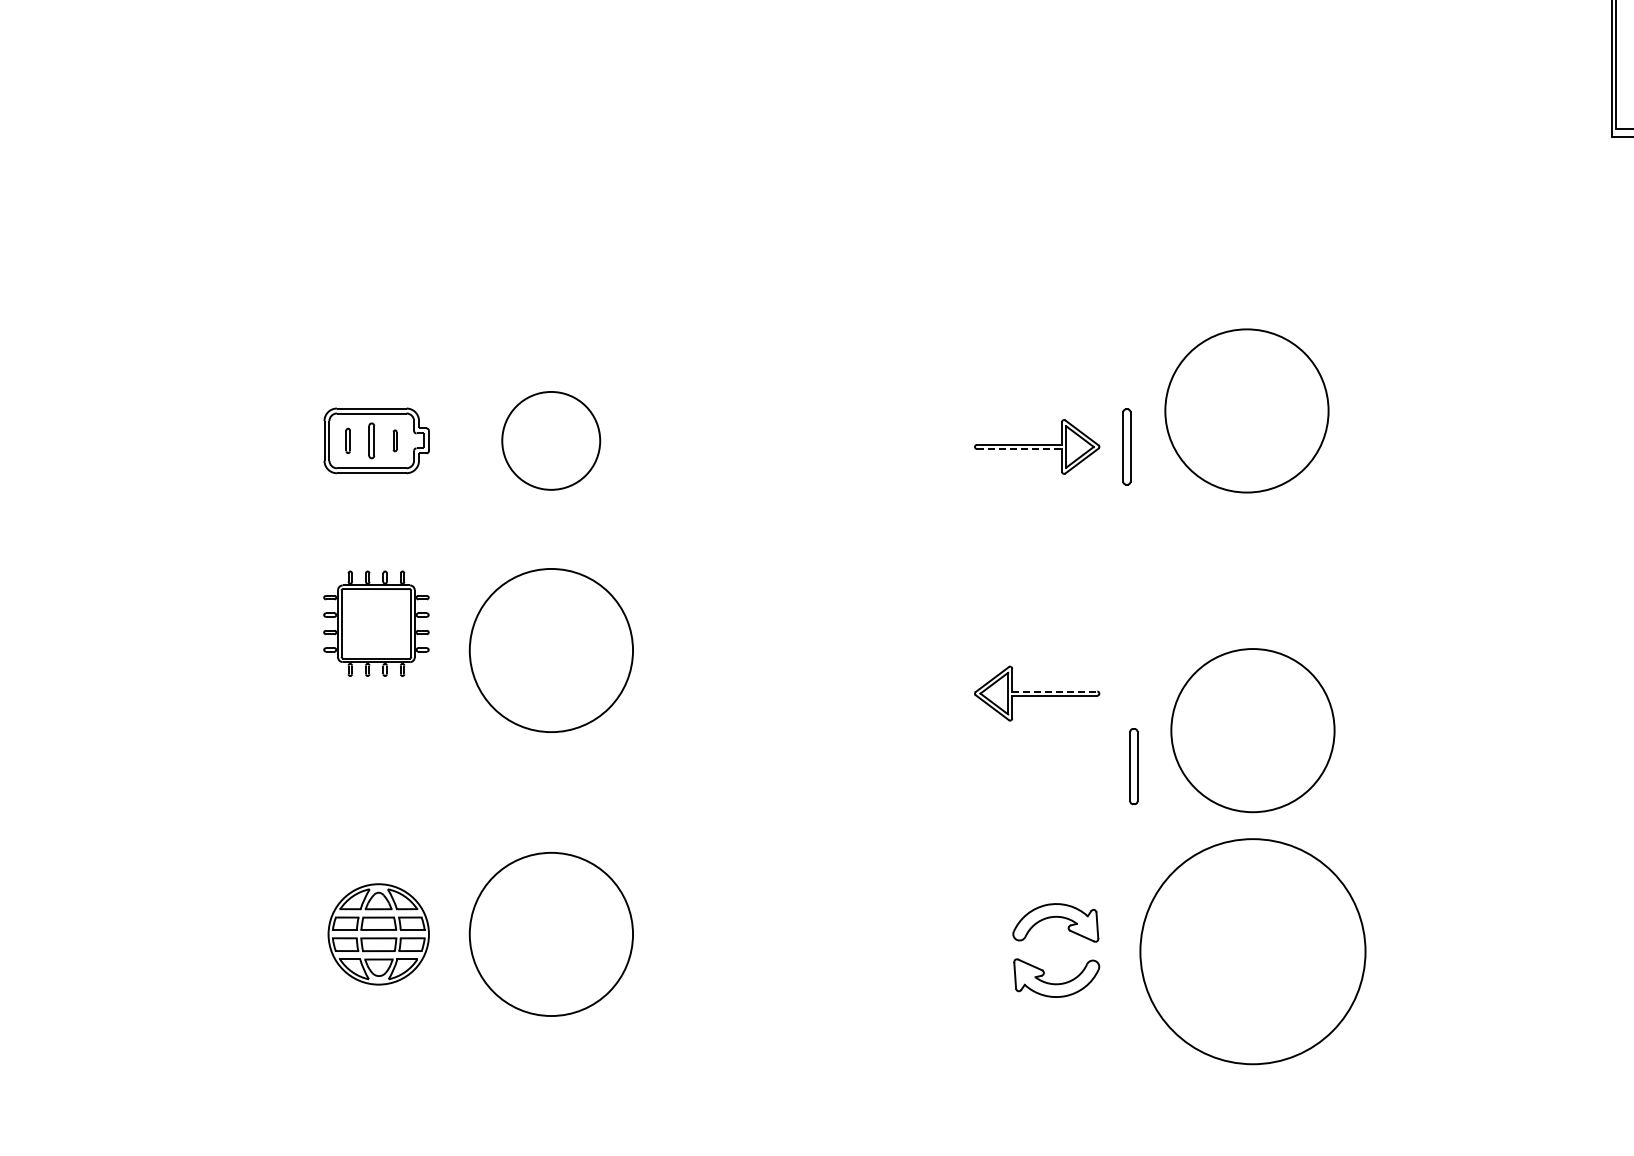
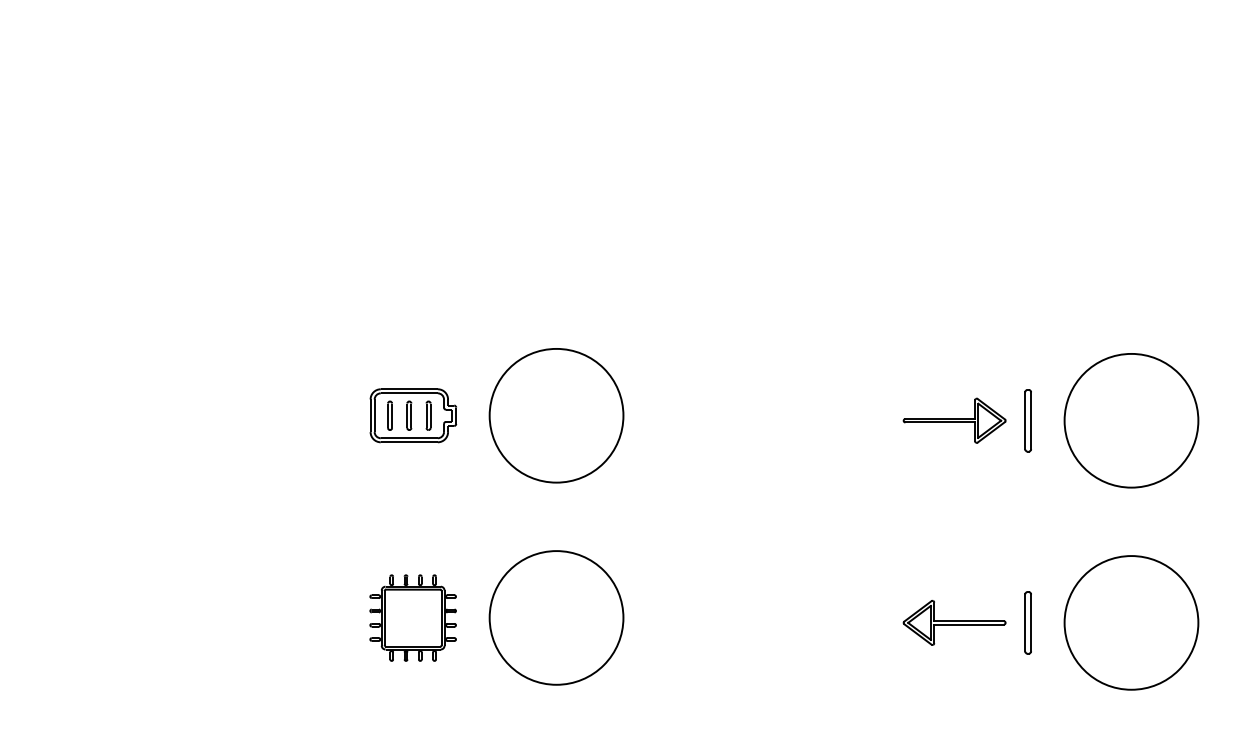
part: (1246, 410) -> (1131, 420), moved
part: (347, 440) -> (389, 415), size x1.43
part: (394, 440) -> (427, 415), size x1.67
part: (550, 440) -> (555, 415), size x1.67
line: (1019, 449) -> (940, 422), dashed -> solid
part: (376, 623) -> (413, 617), moved
part: (550, 650) -> (555, 617), moved
line: (1054, 691) -> (968, 621), dashed -> solid
part: (1252, 730) -> (1131, 622), moved
part: (1133, 766) -> (1027, 622), moved

